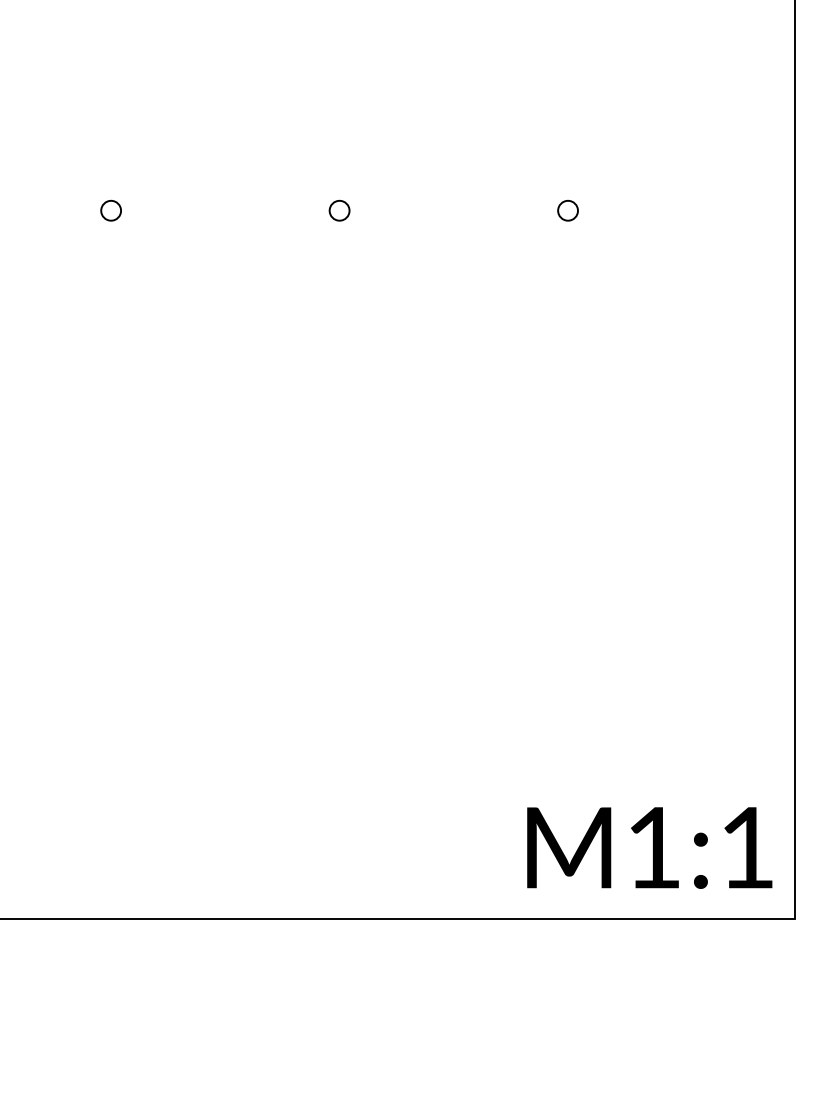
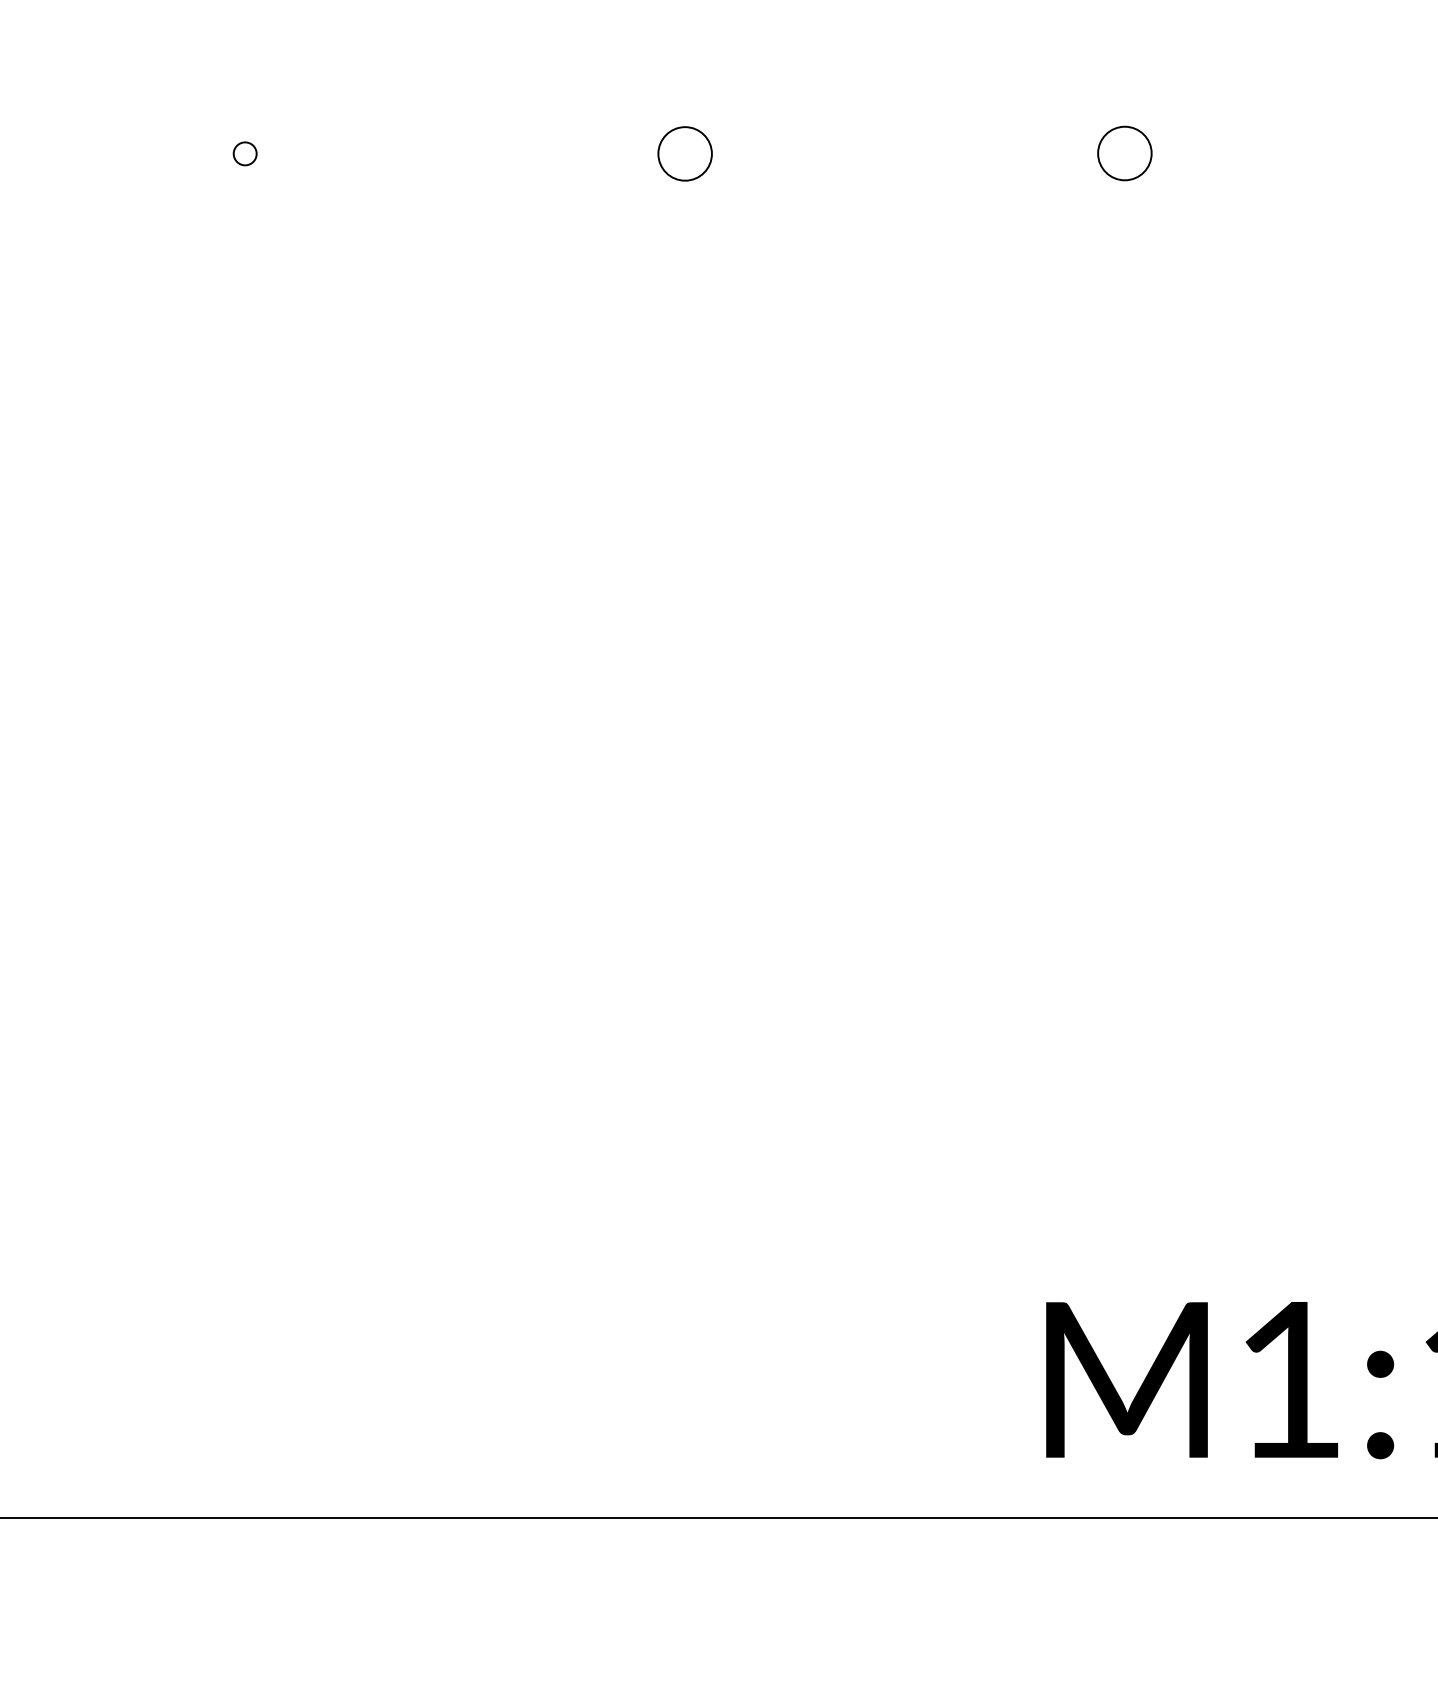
circle: (110, 210) -> (244, 153), size x0.6
circle: (339, 210) -> (684, 153), size x1.4
circle: (567, 210) -> (1123, 153), size x1.4

